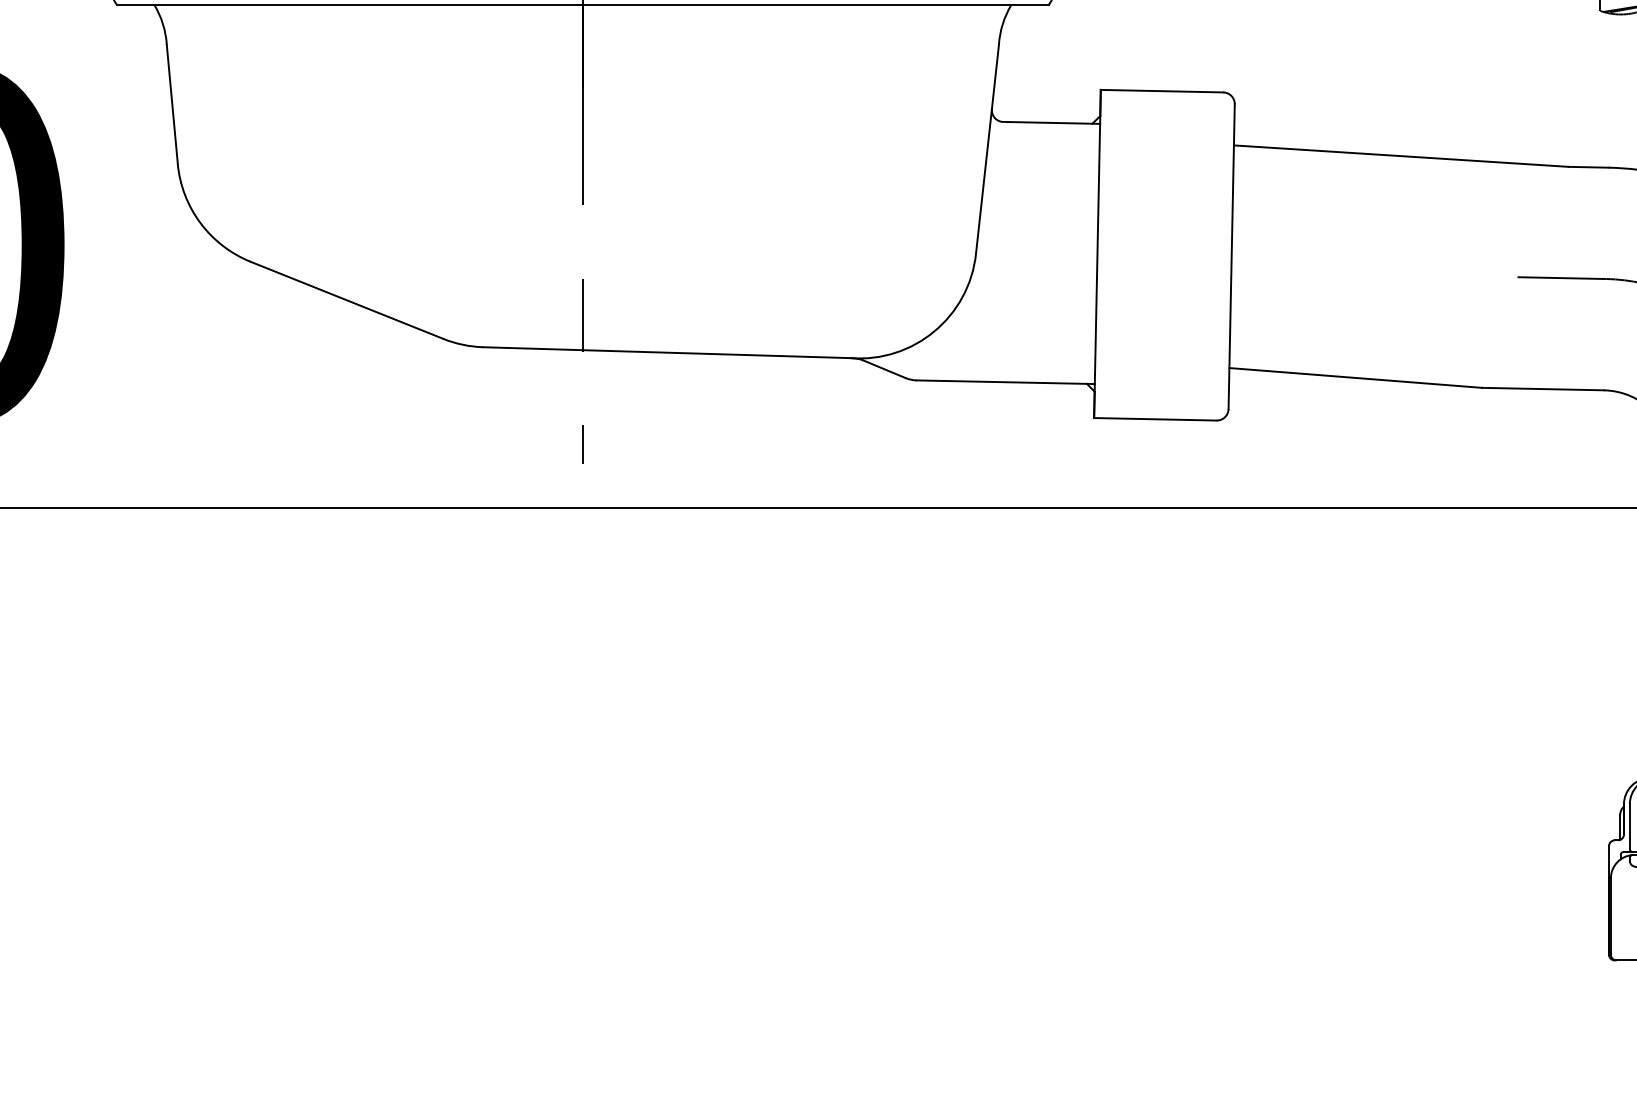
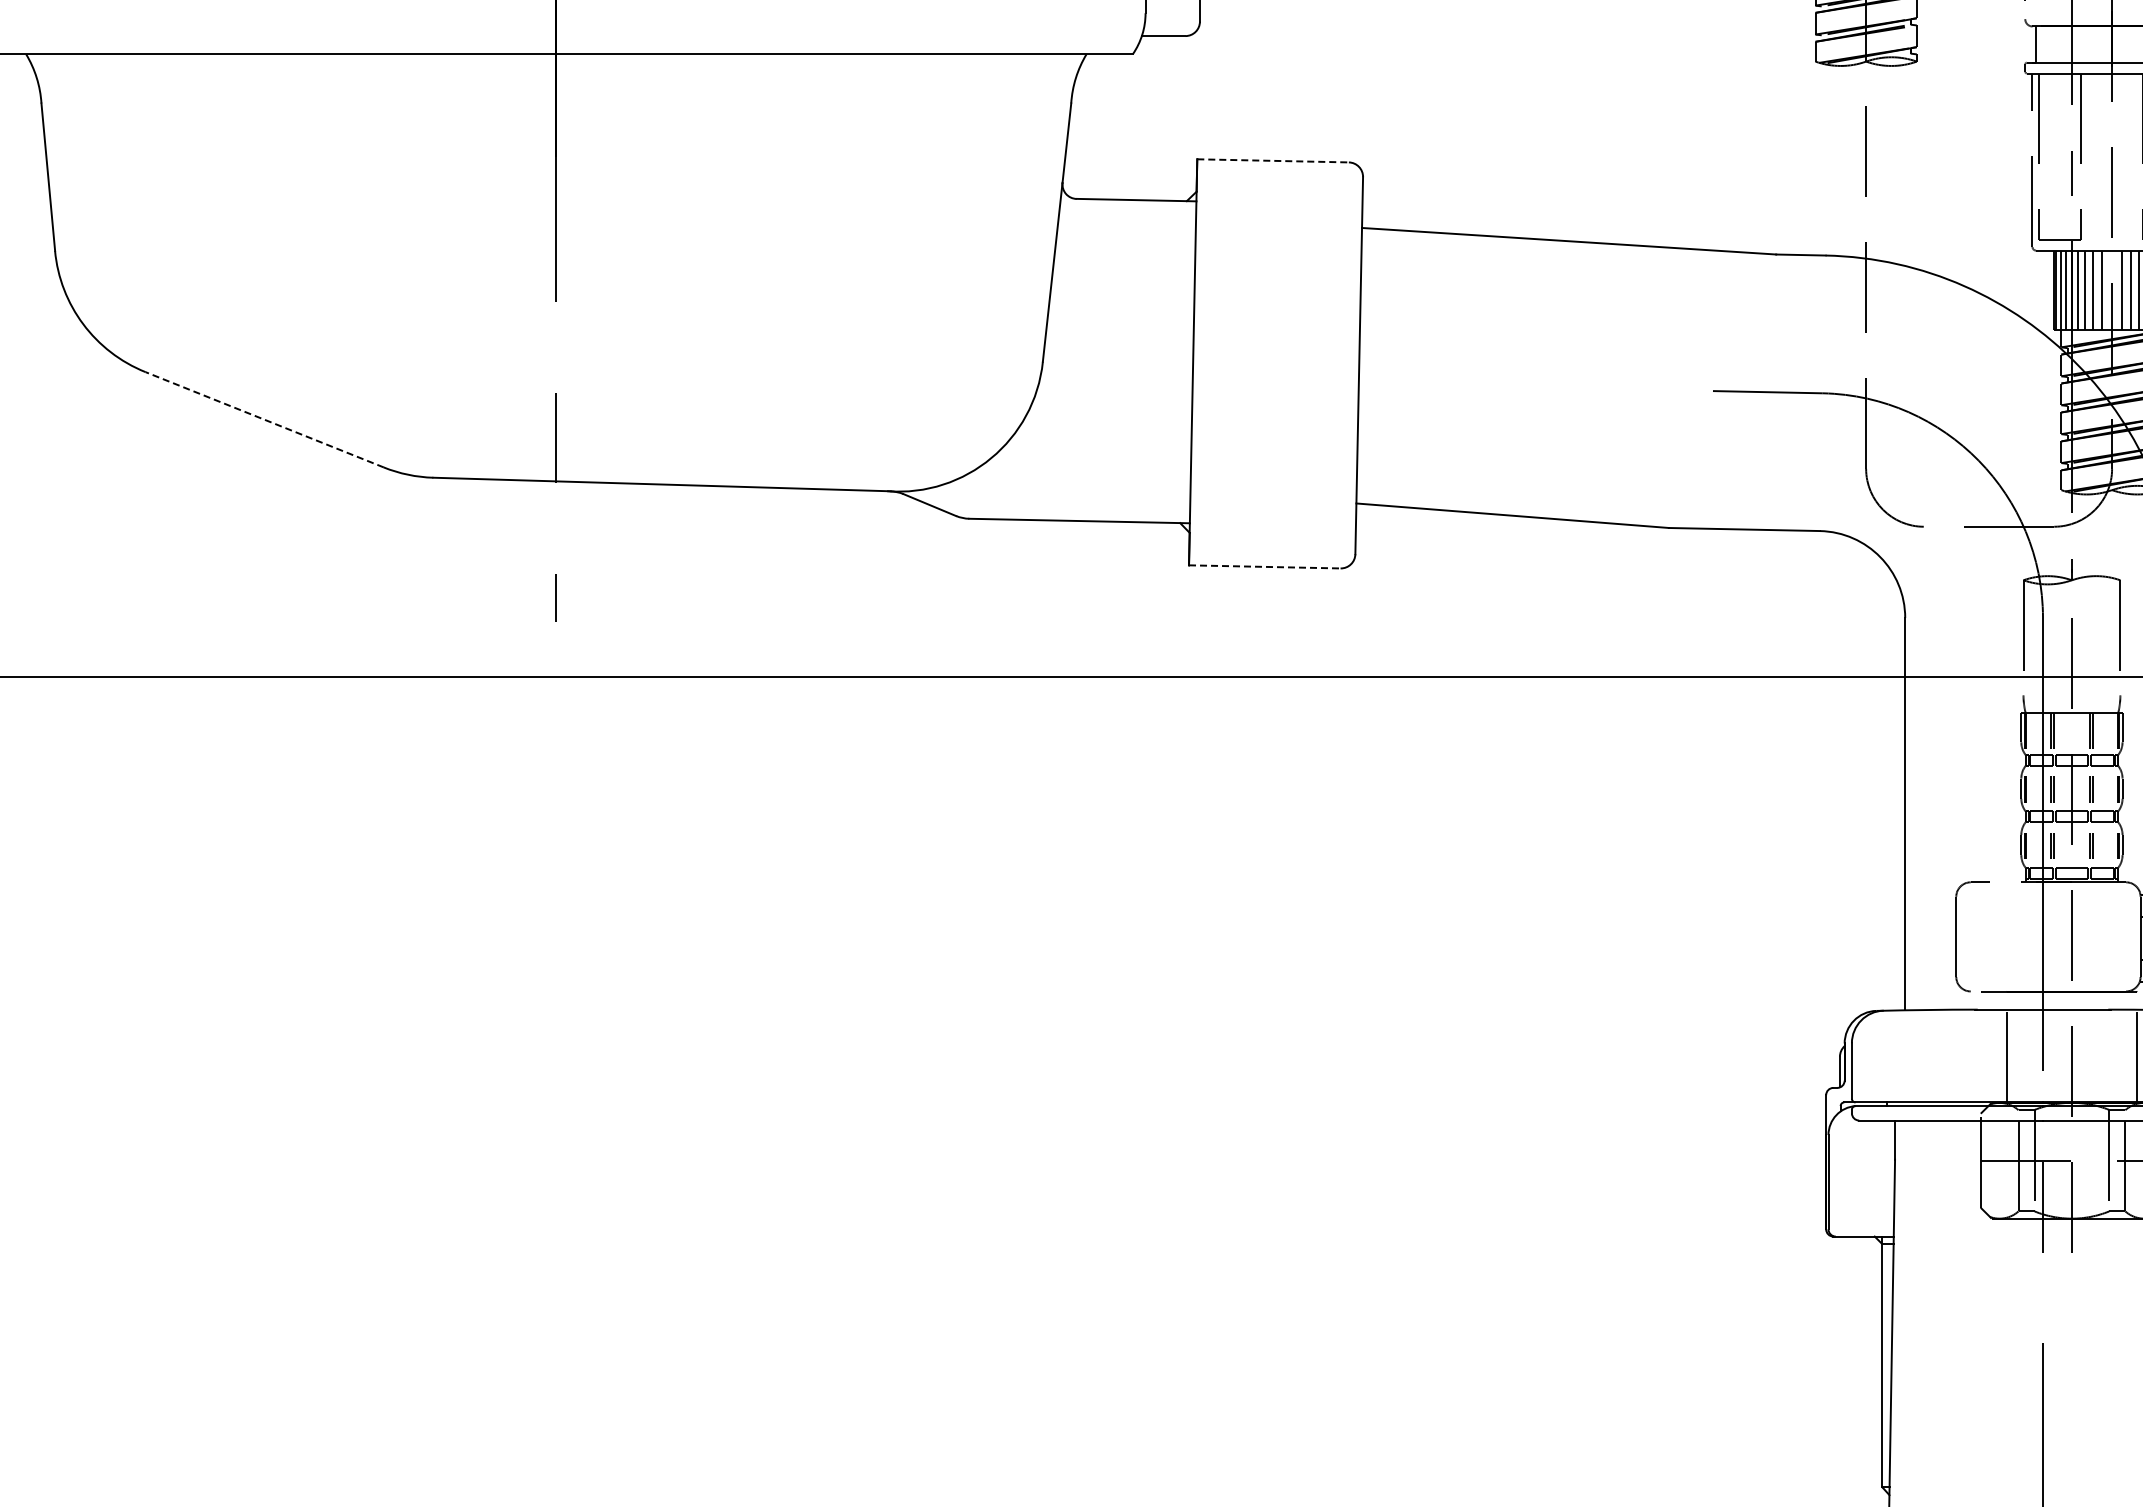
line: (1162, 90) -> (1273, 160), solid -> dashed
line: (347, 300) -> (264, 419), solid -> dashed
line: (1155, 418) -> (1264, 566), solid -> dashed

